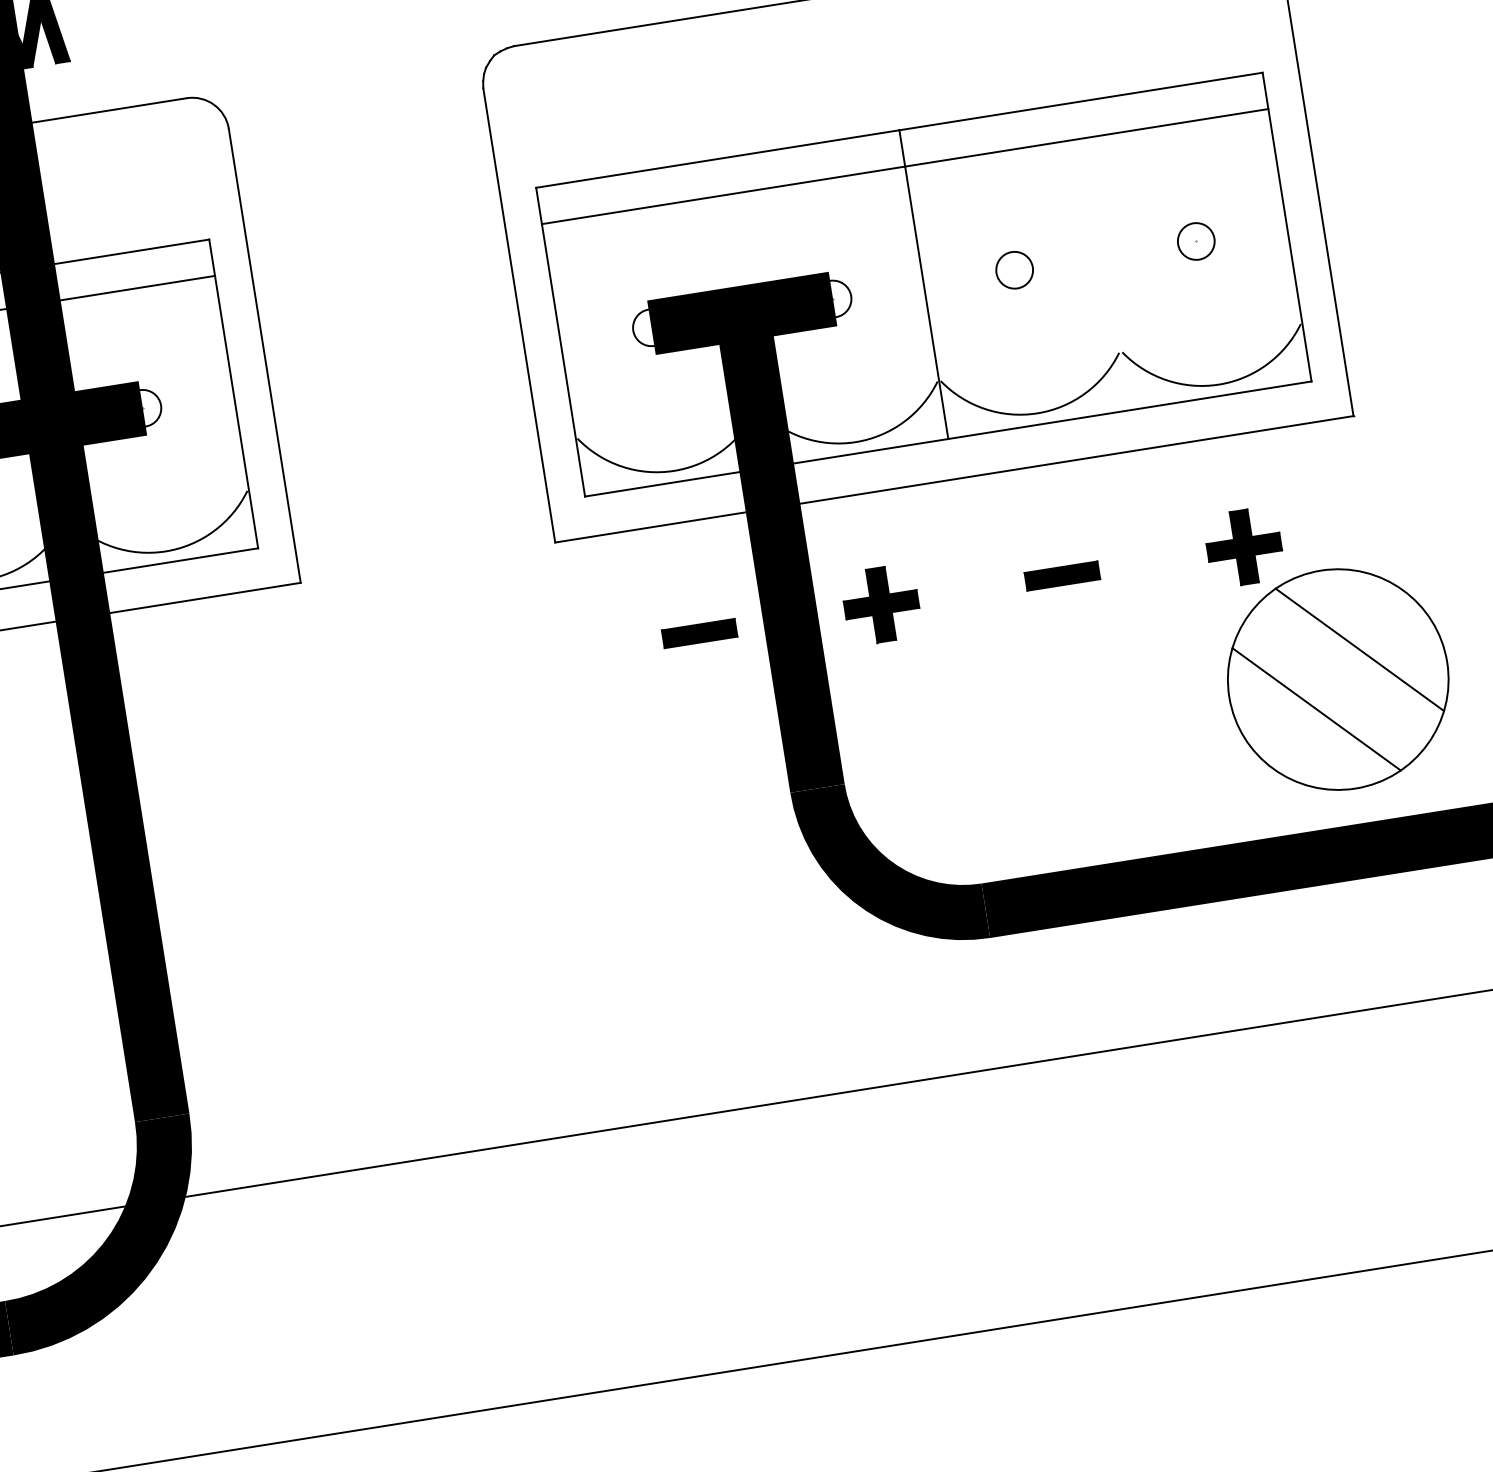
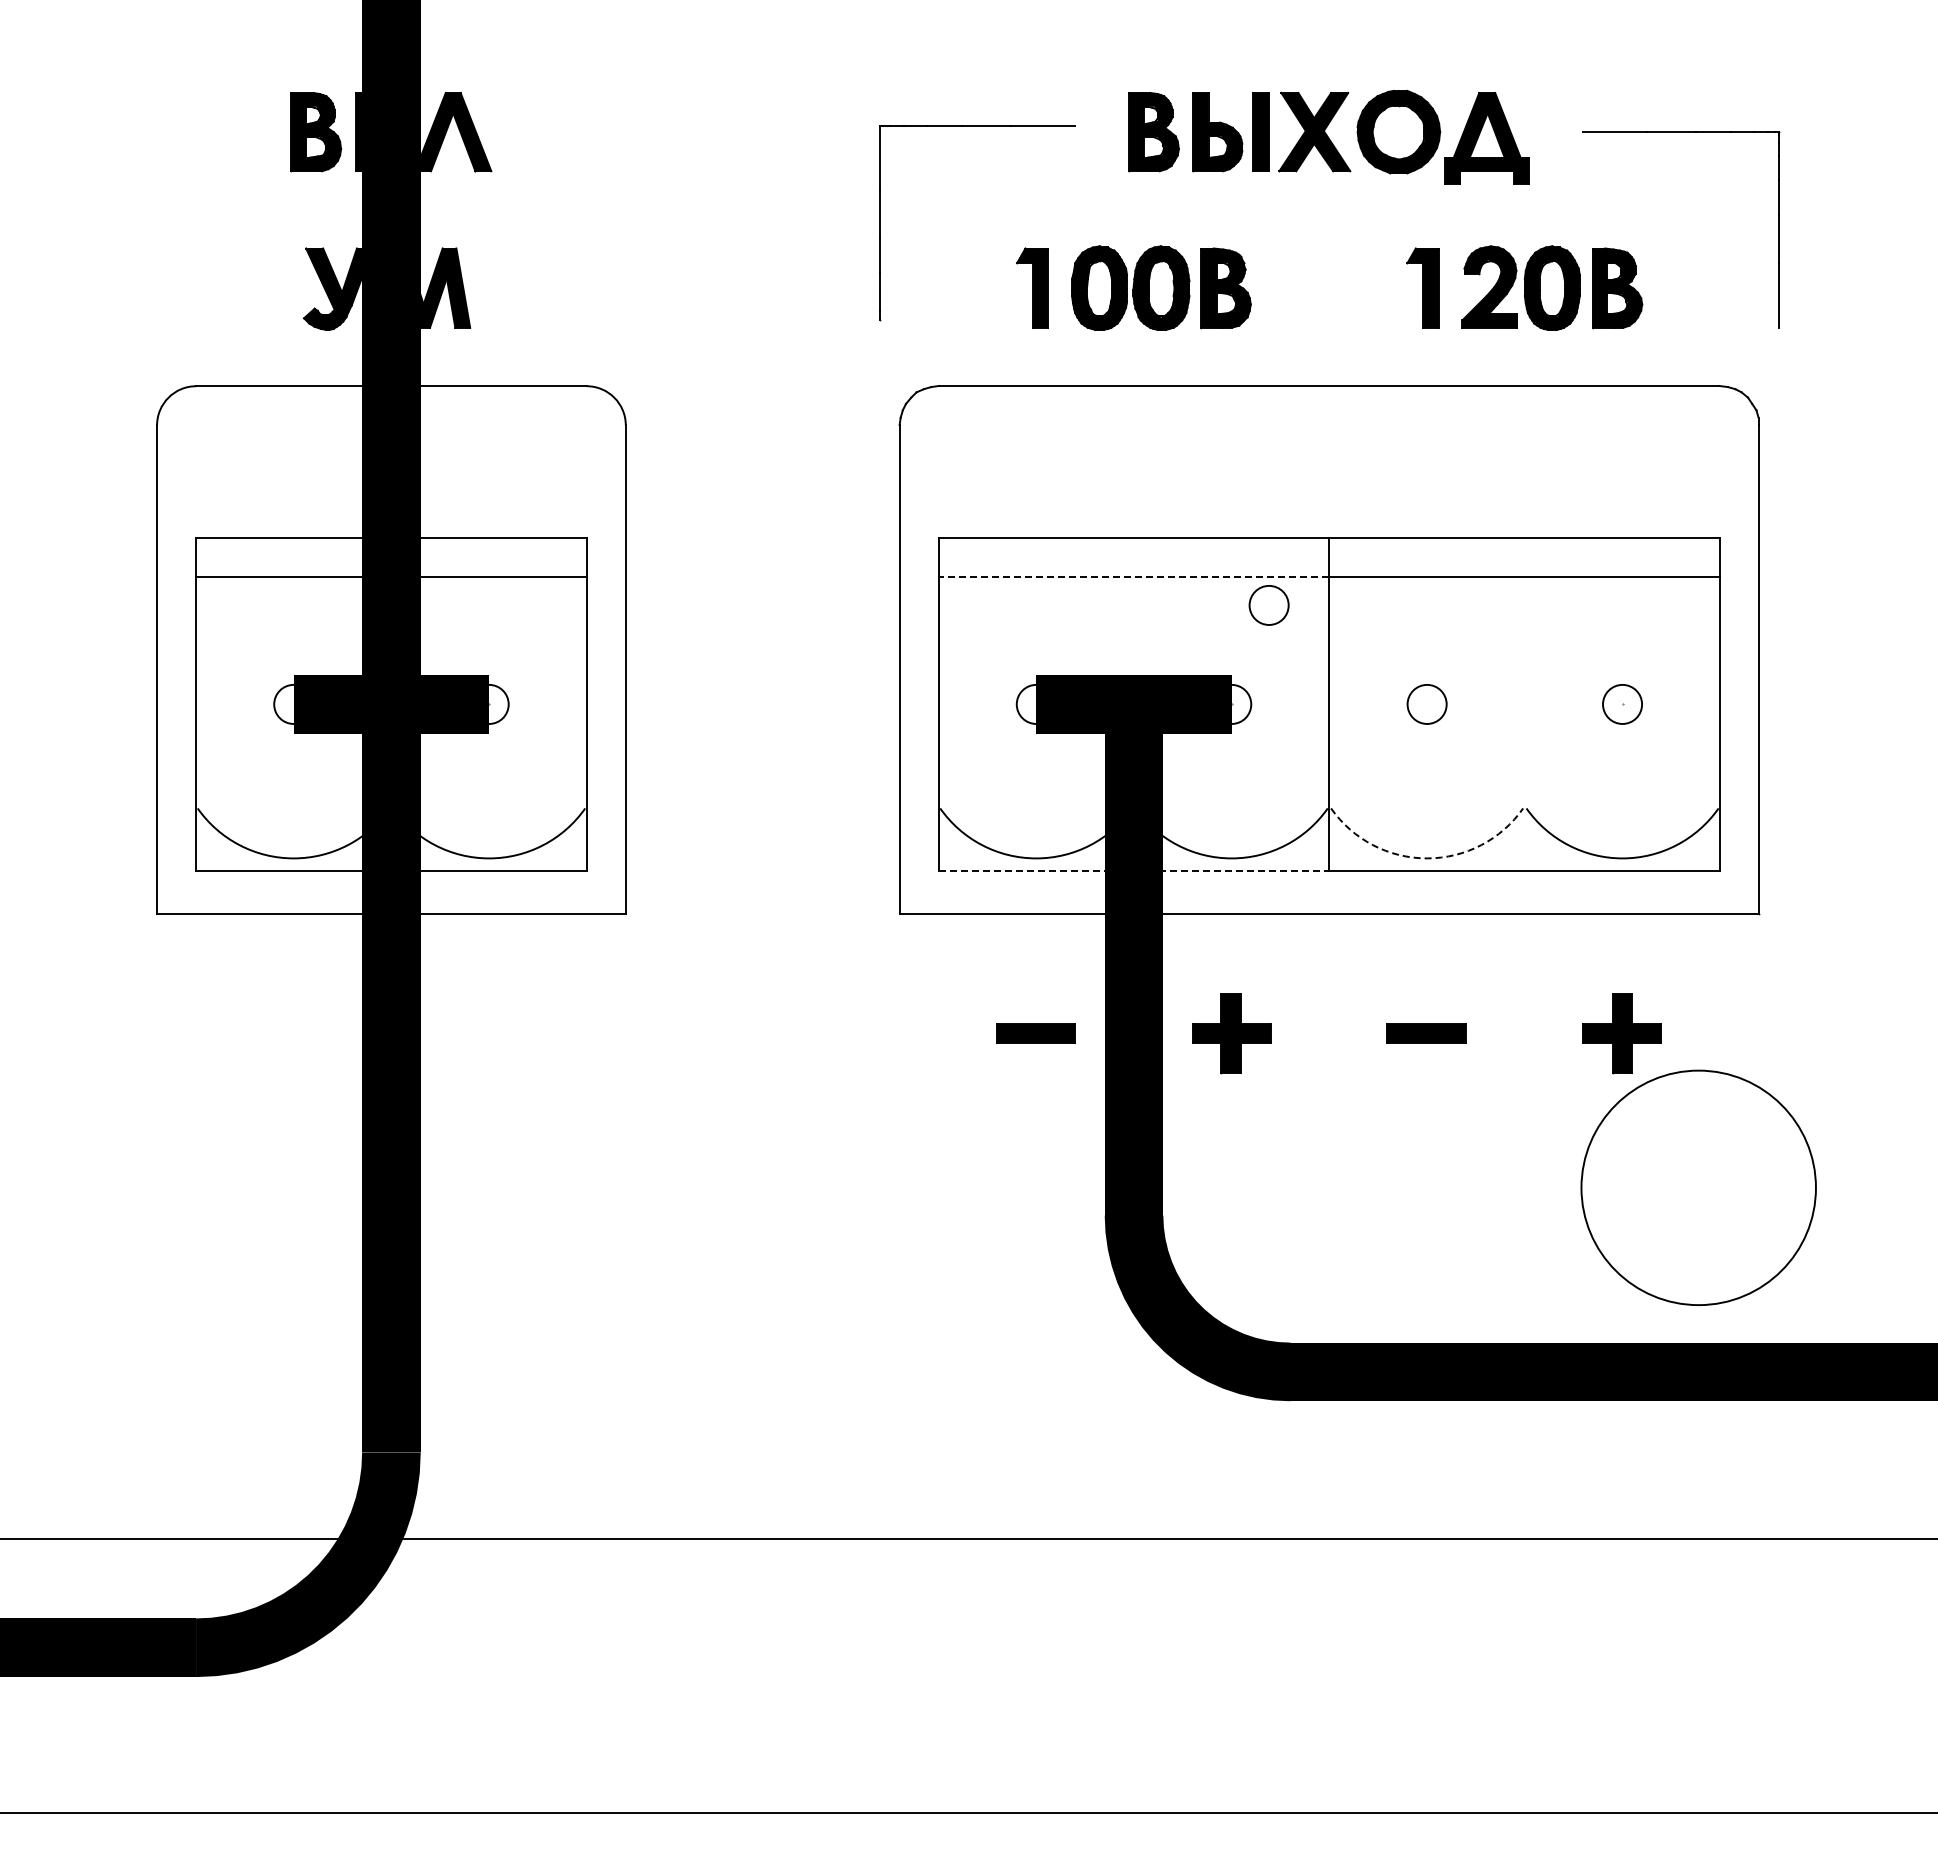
line: (723, 195) -> (1133, 577), solid -> dashed
circle: (852, 201) -> (1268, 605), added
arc: (1037, 413) -> (1427, 858), solid -> dashed
line: (767, 467) -> (1134, 870), solid -> dashed
line: (1360, 650) -> (1726, 1160), removed
line: (1316, 709) -> (1670, 1215), removed

